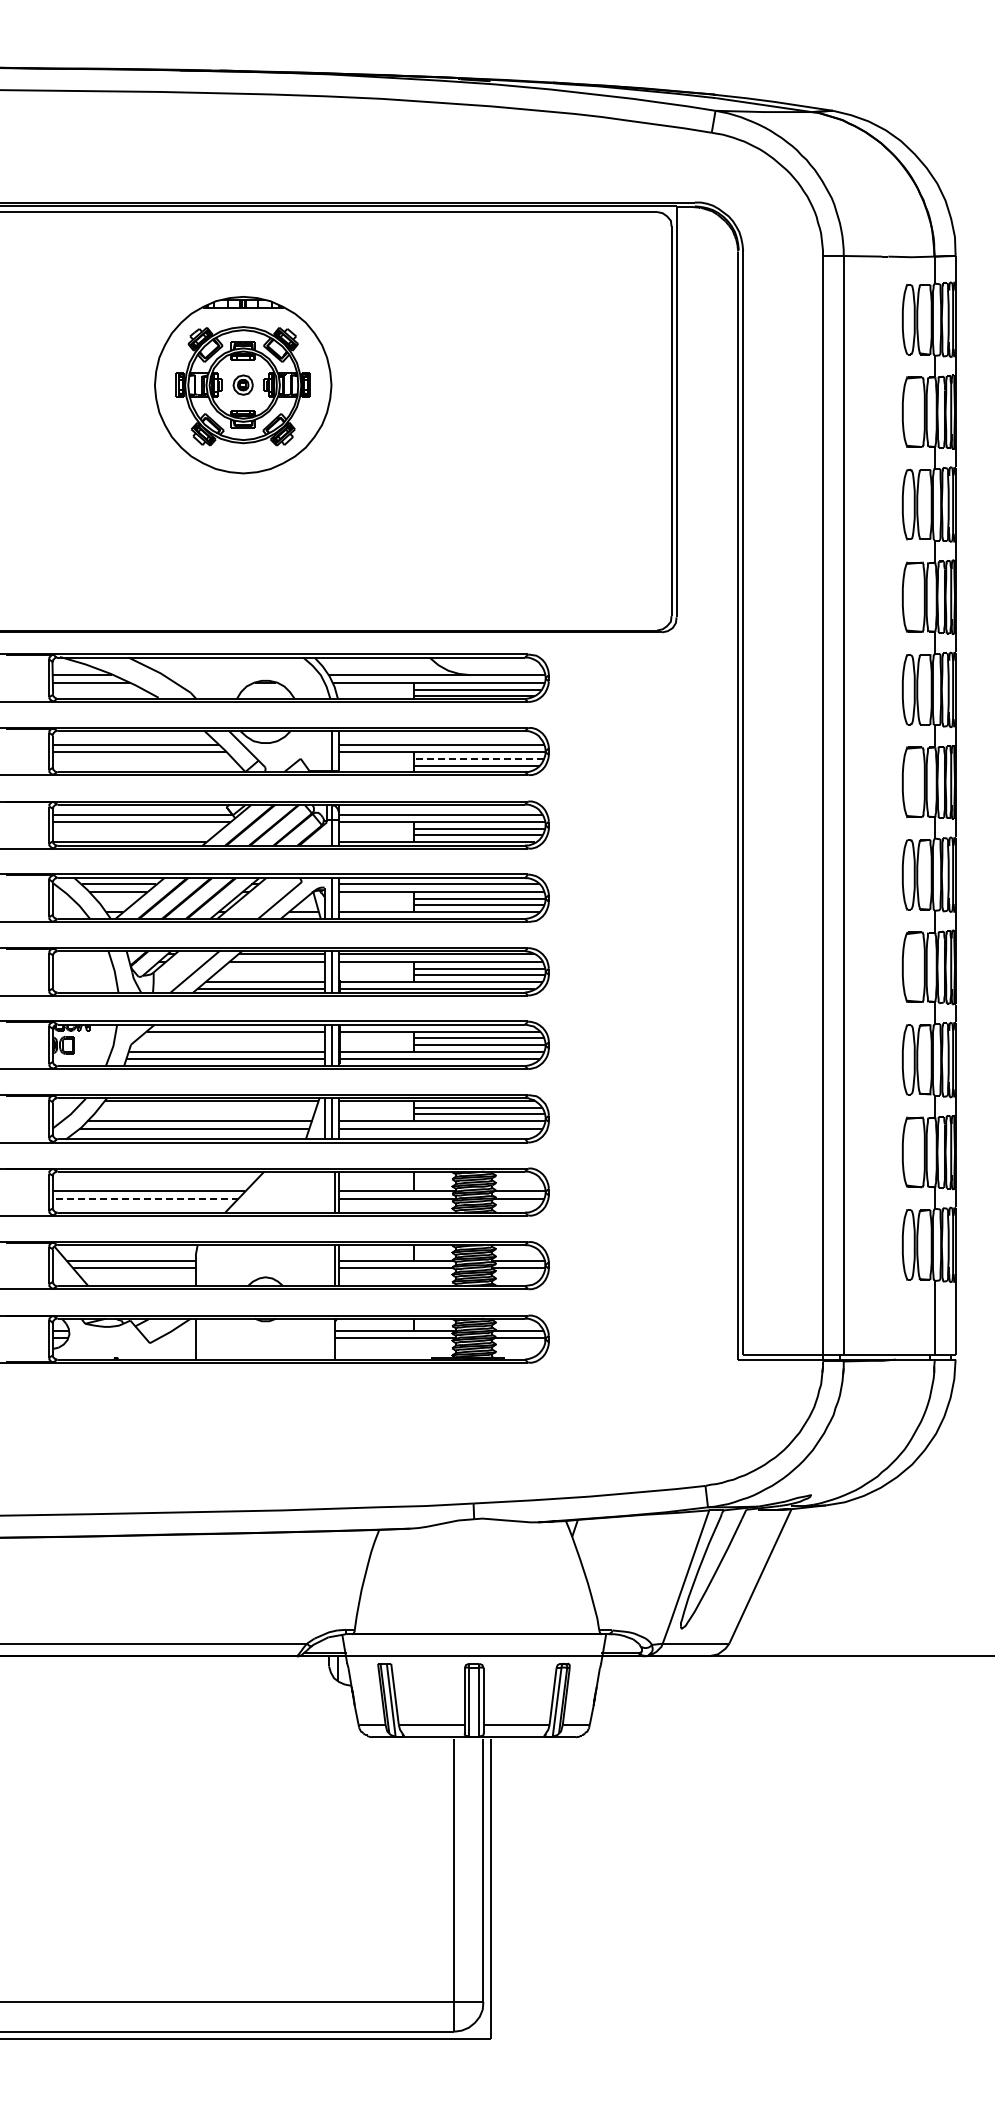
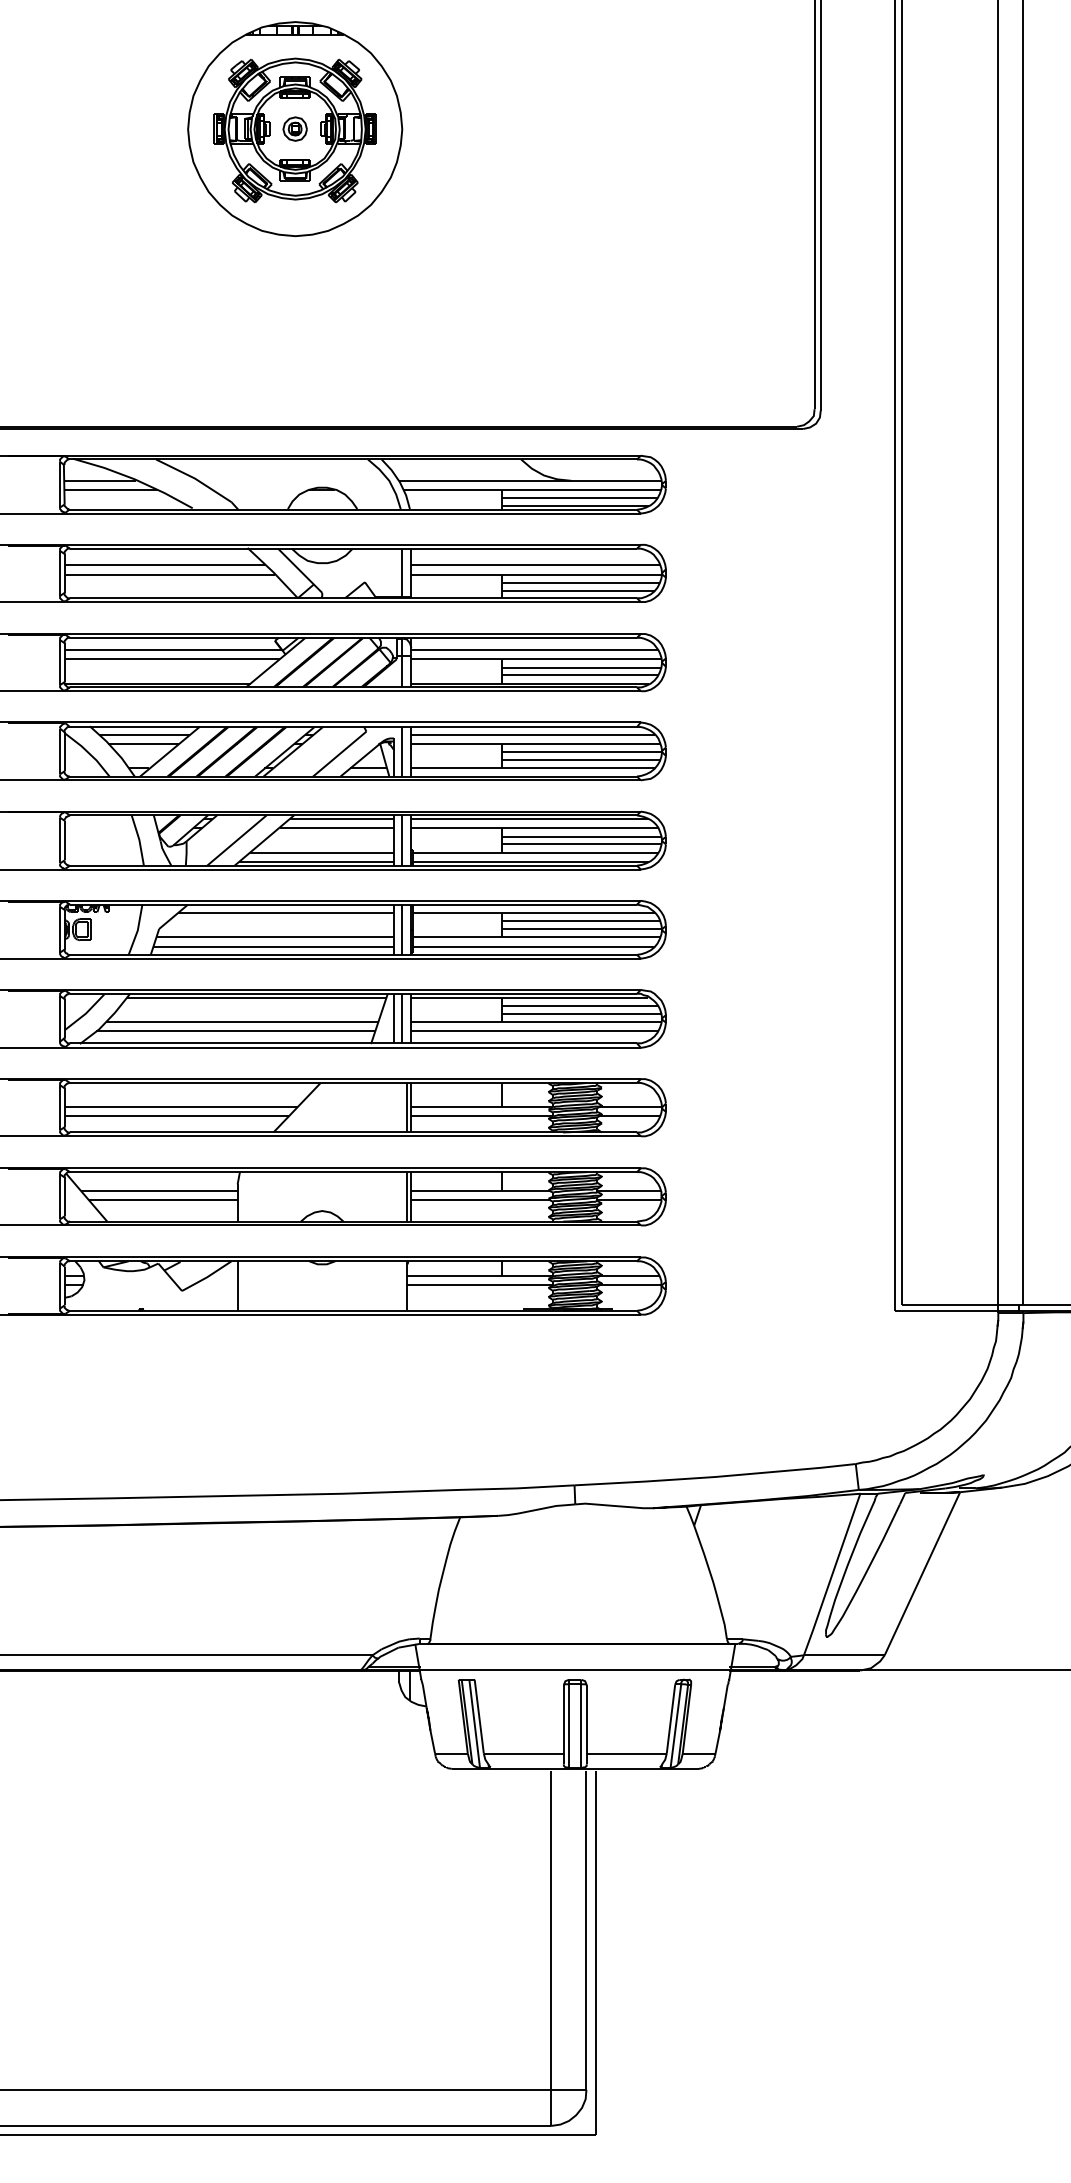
line: (478, 759) -> (580, 583), dashed -> solid
line: (145, 1198) -> (176, 1115), dashed -> solid

